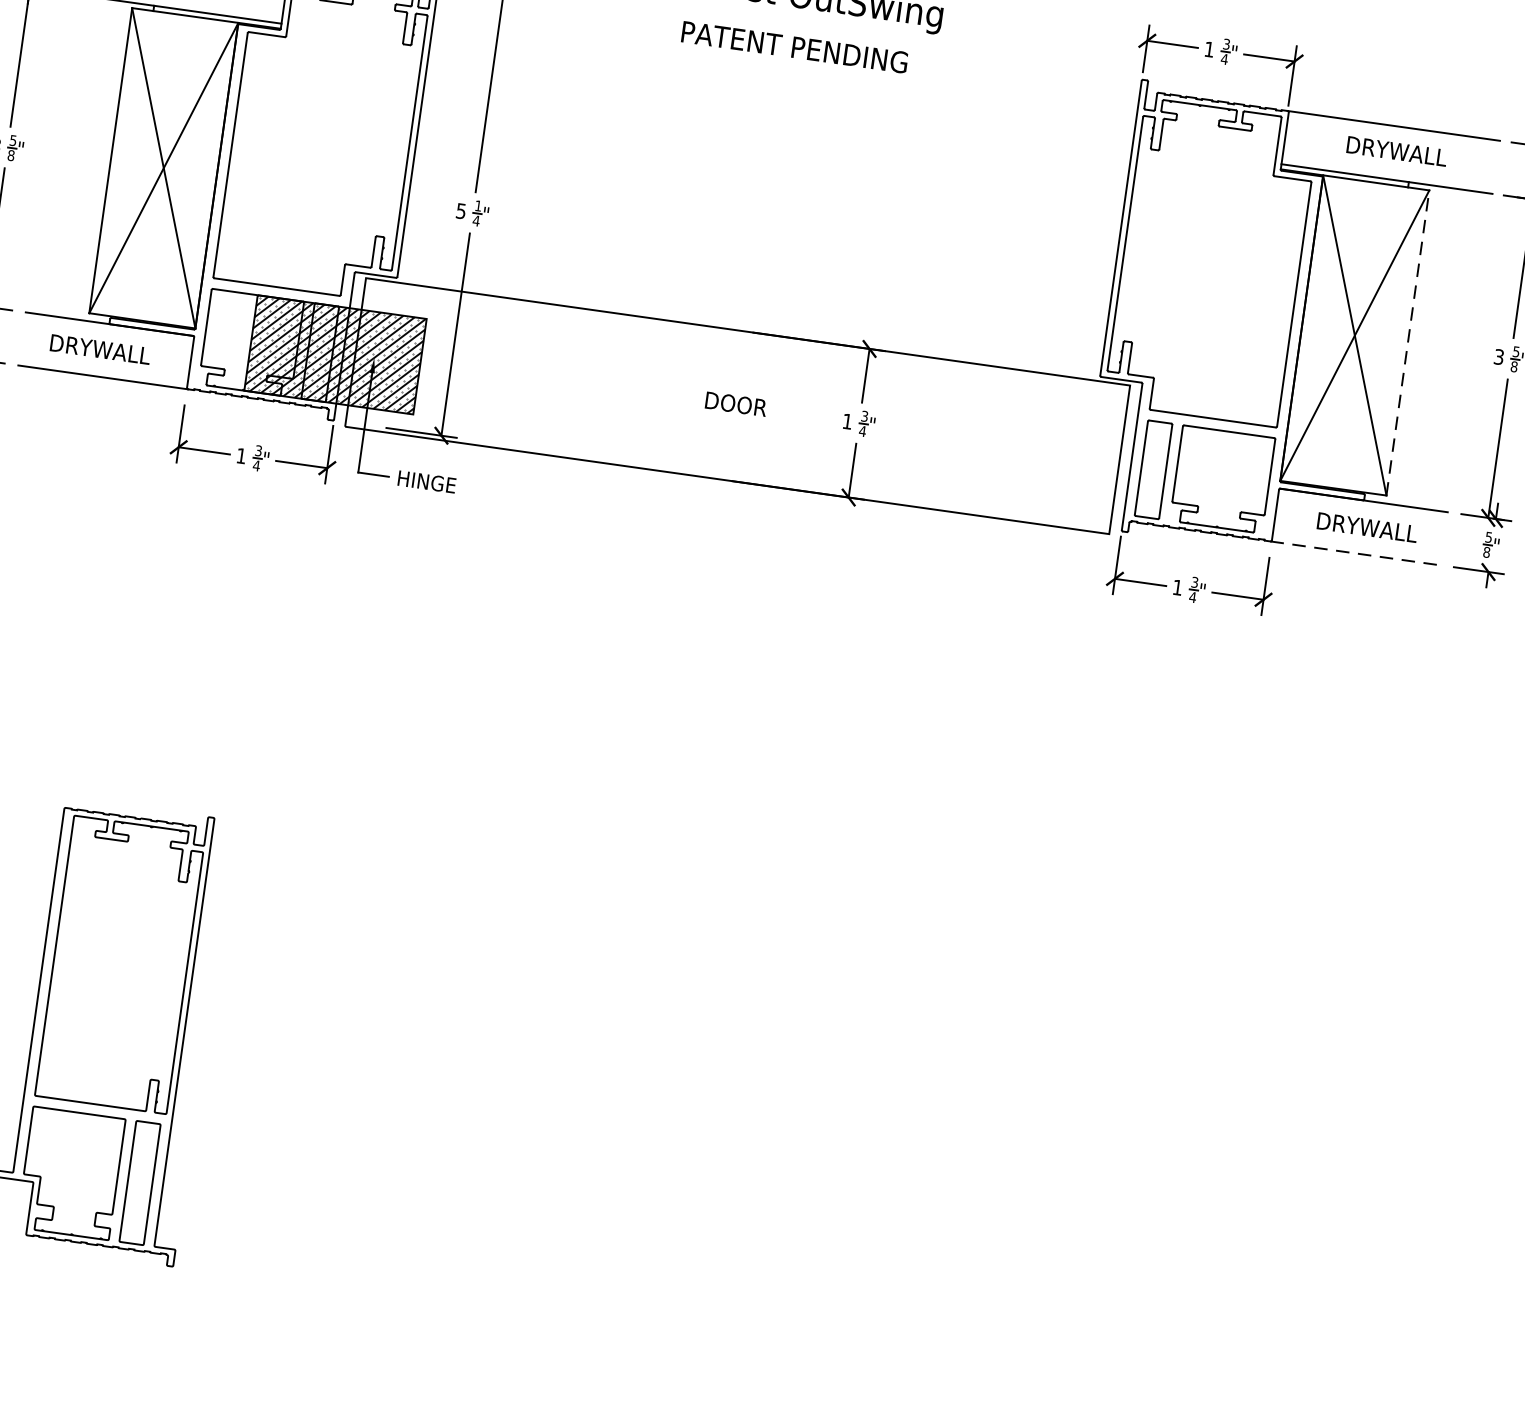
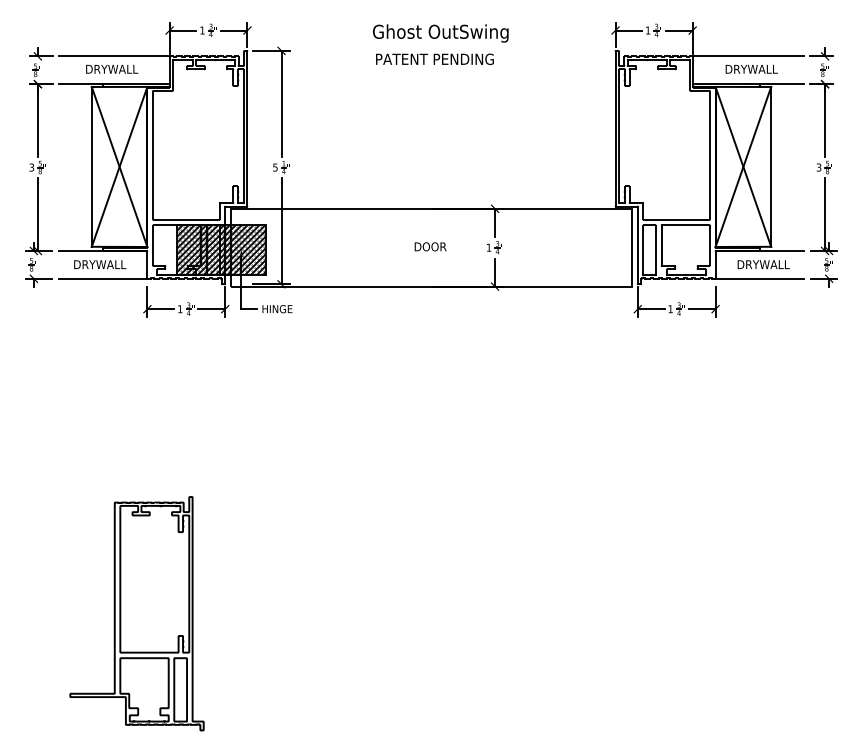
line: (1408, 342) -> (771, 166), dashed -> solid
line: (1355, 552) -> (759, 278), dashed -> solid

